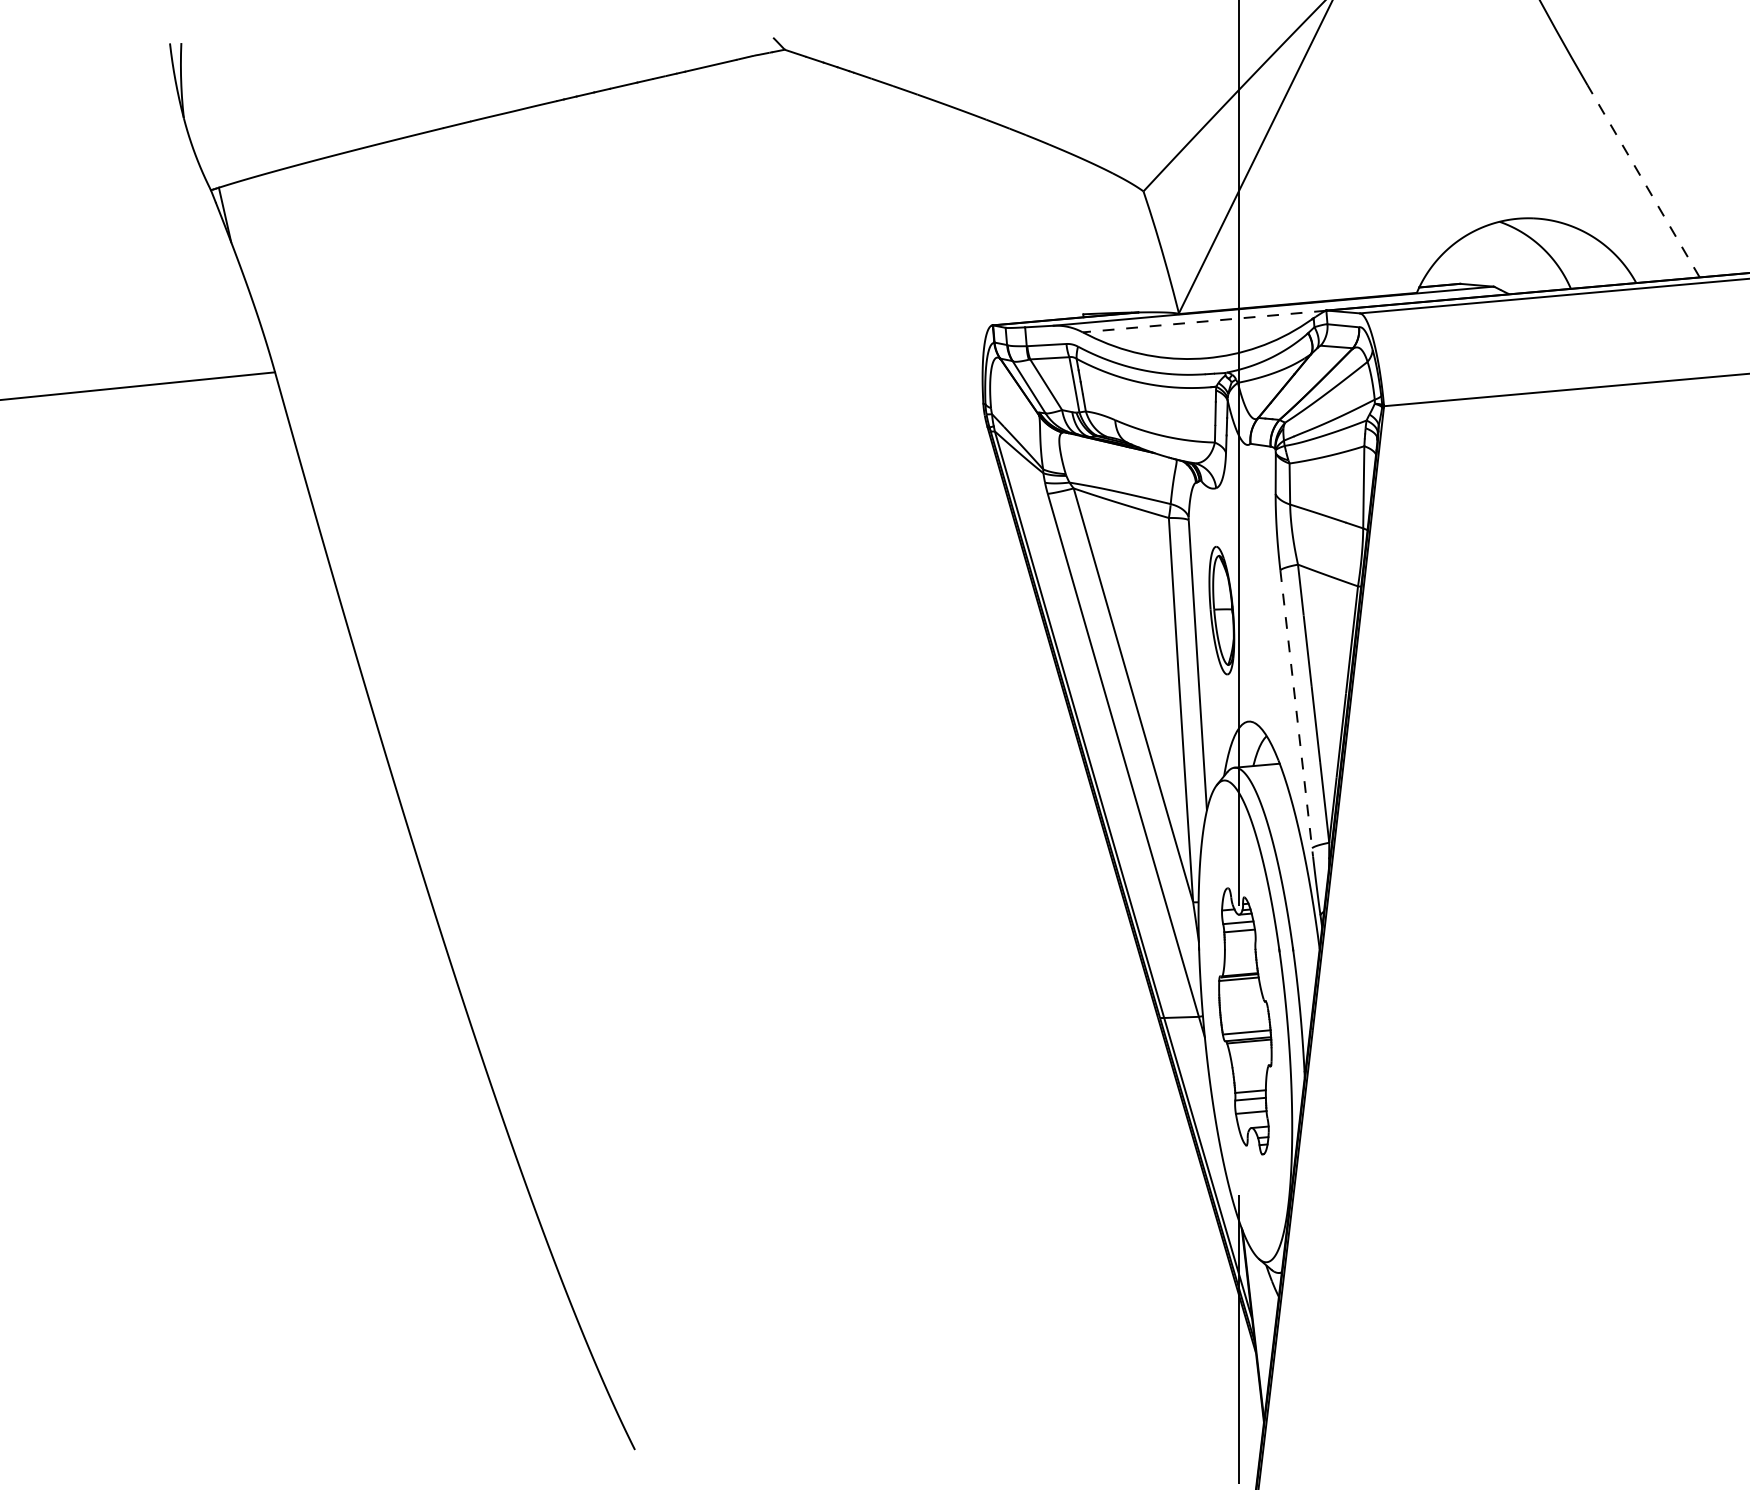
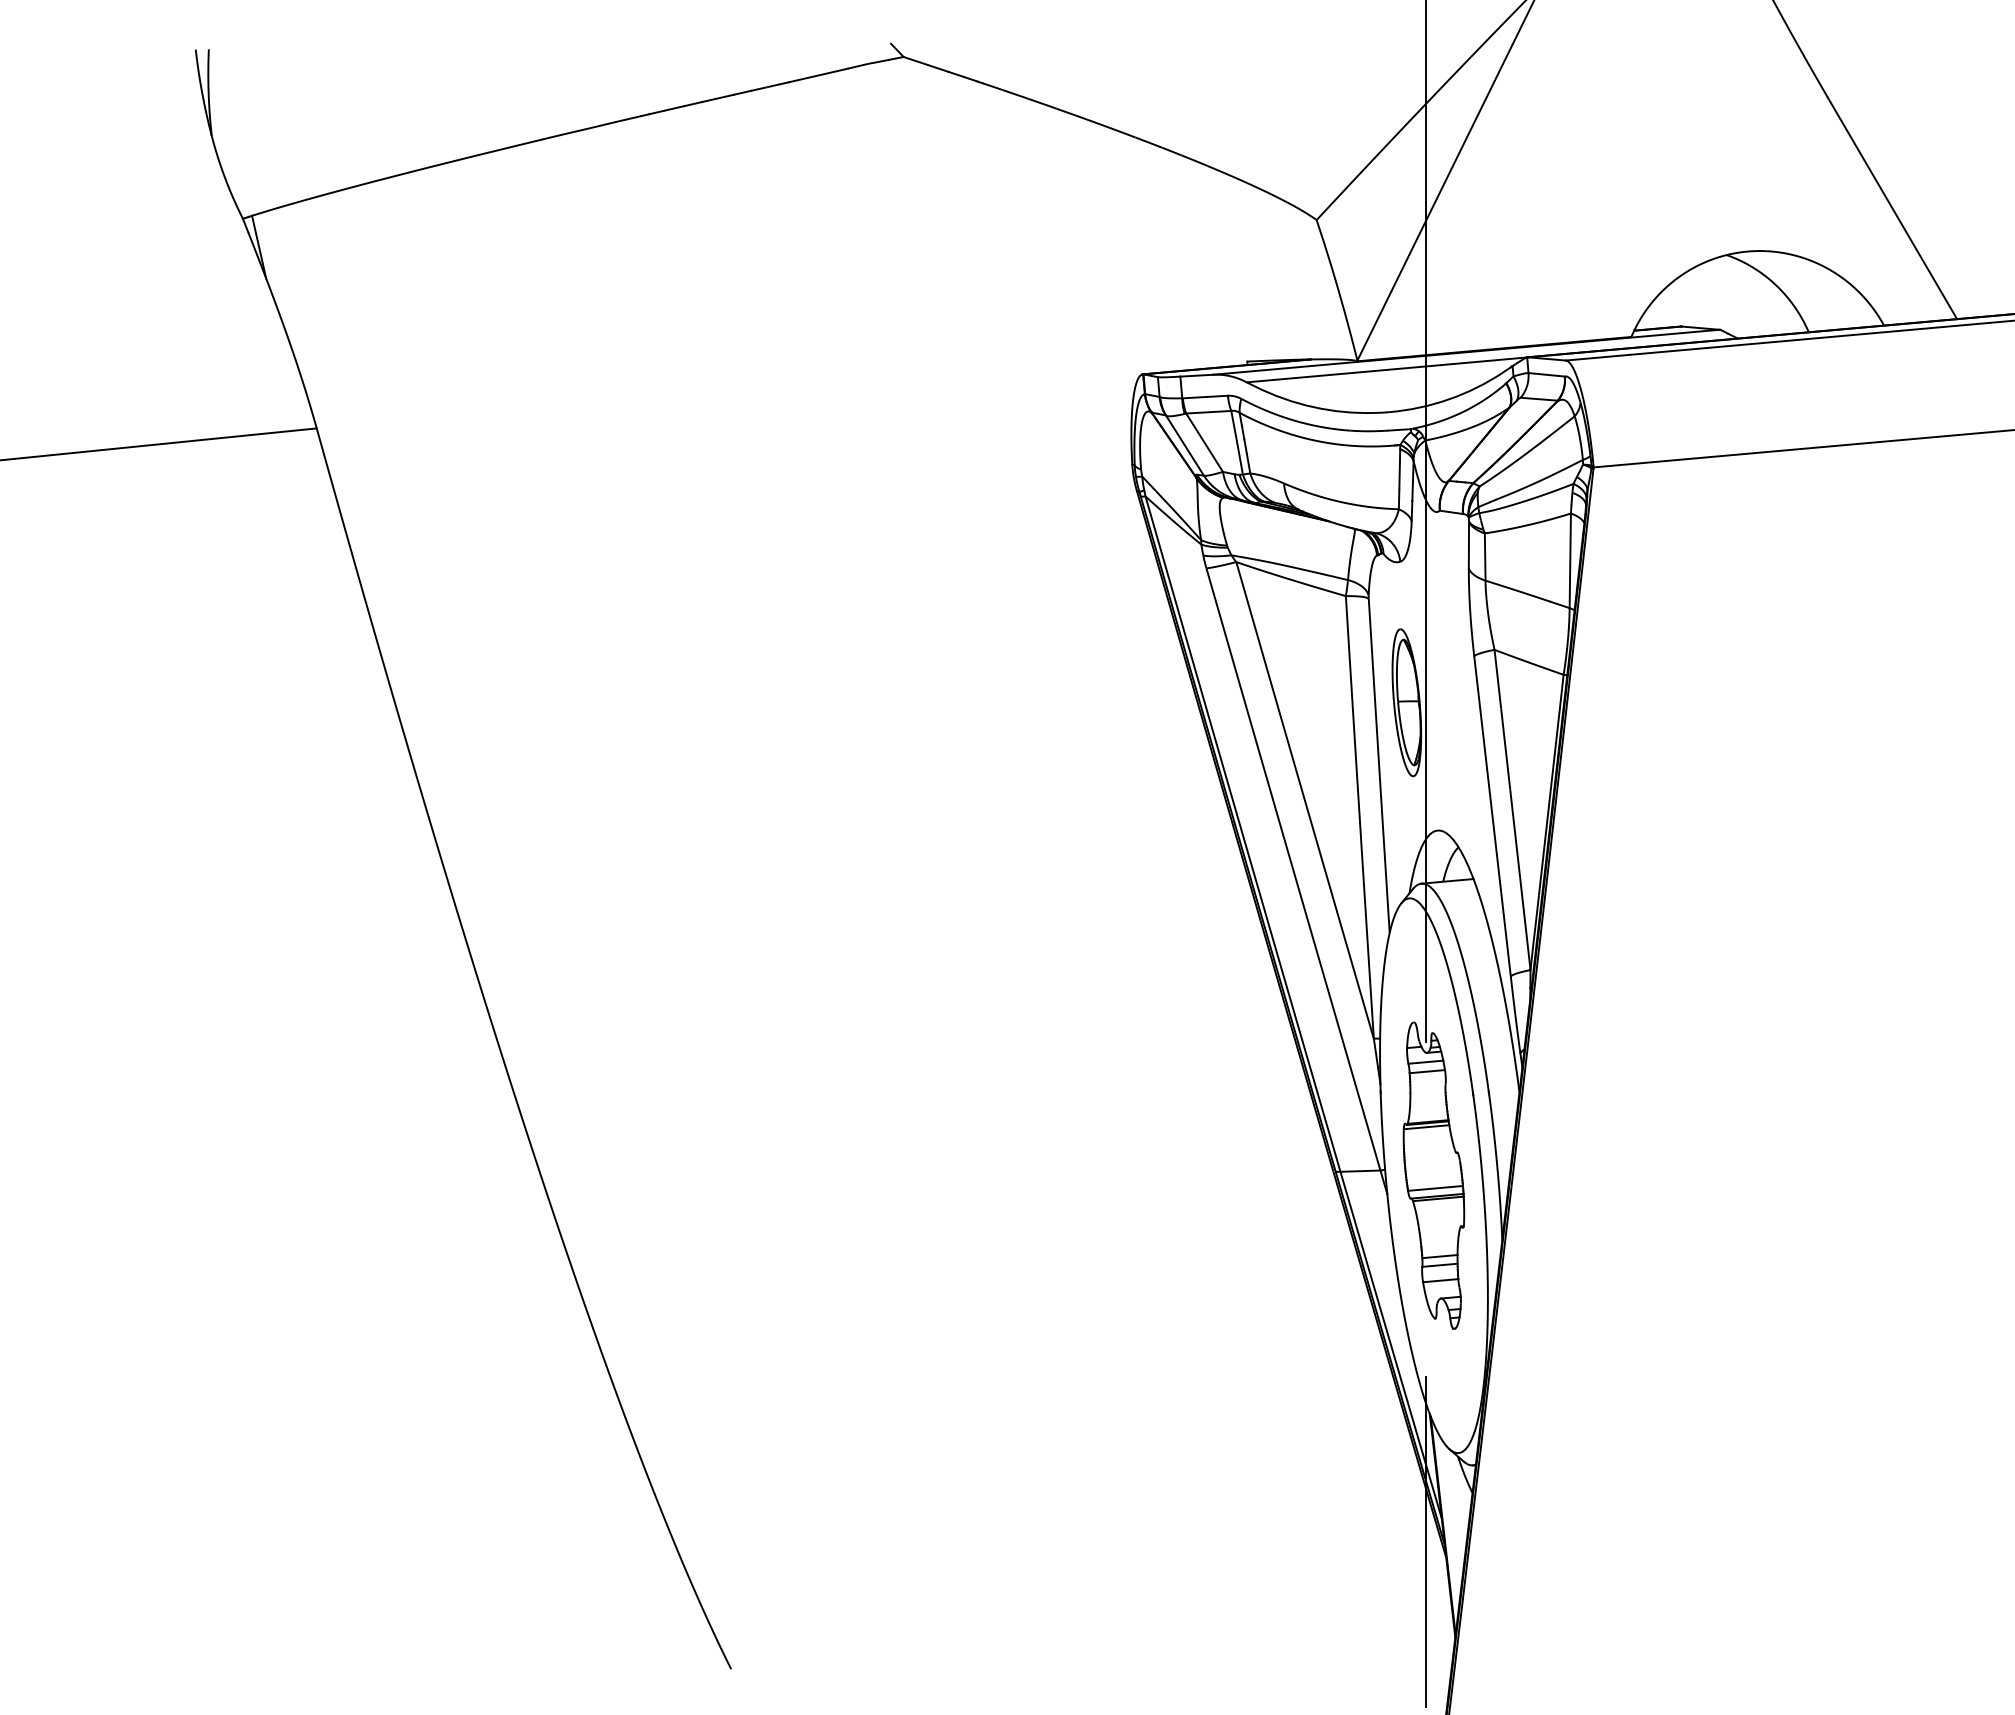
line: (1643, 181) -> (1892, 208), dashed -> solid
line: (1204, 321) -> (1386, 369), dashed -> solid
line: (1297, 713) -> (1493, 821), dashed -> solid

